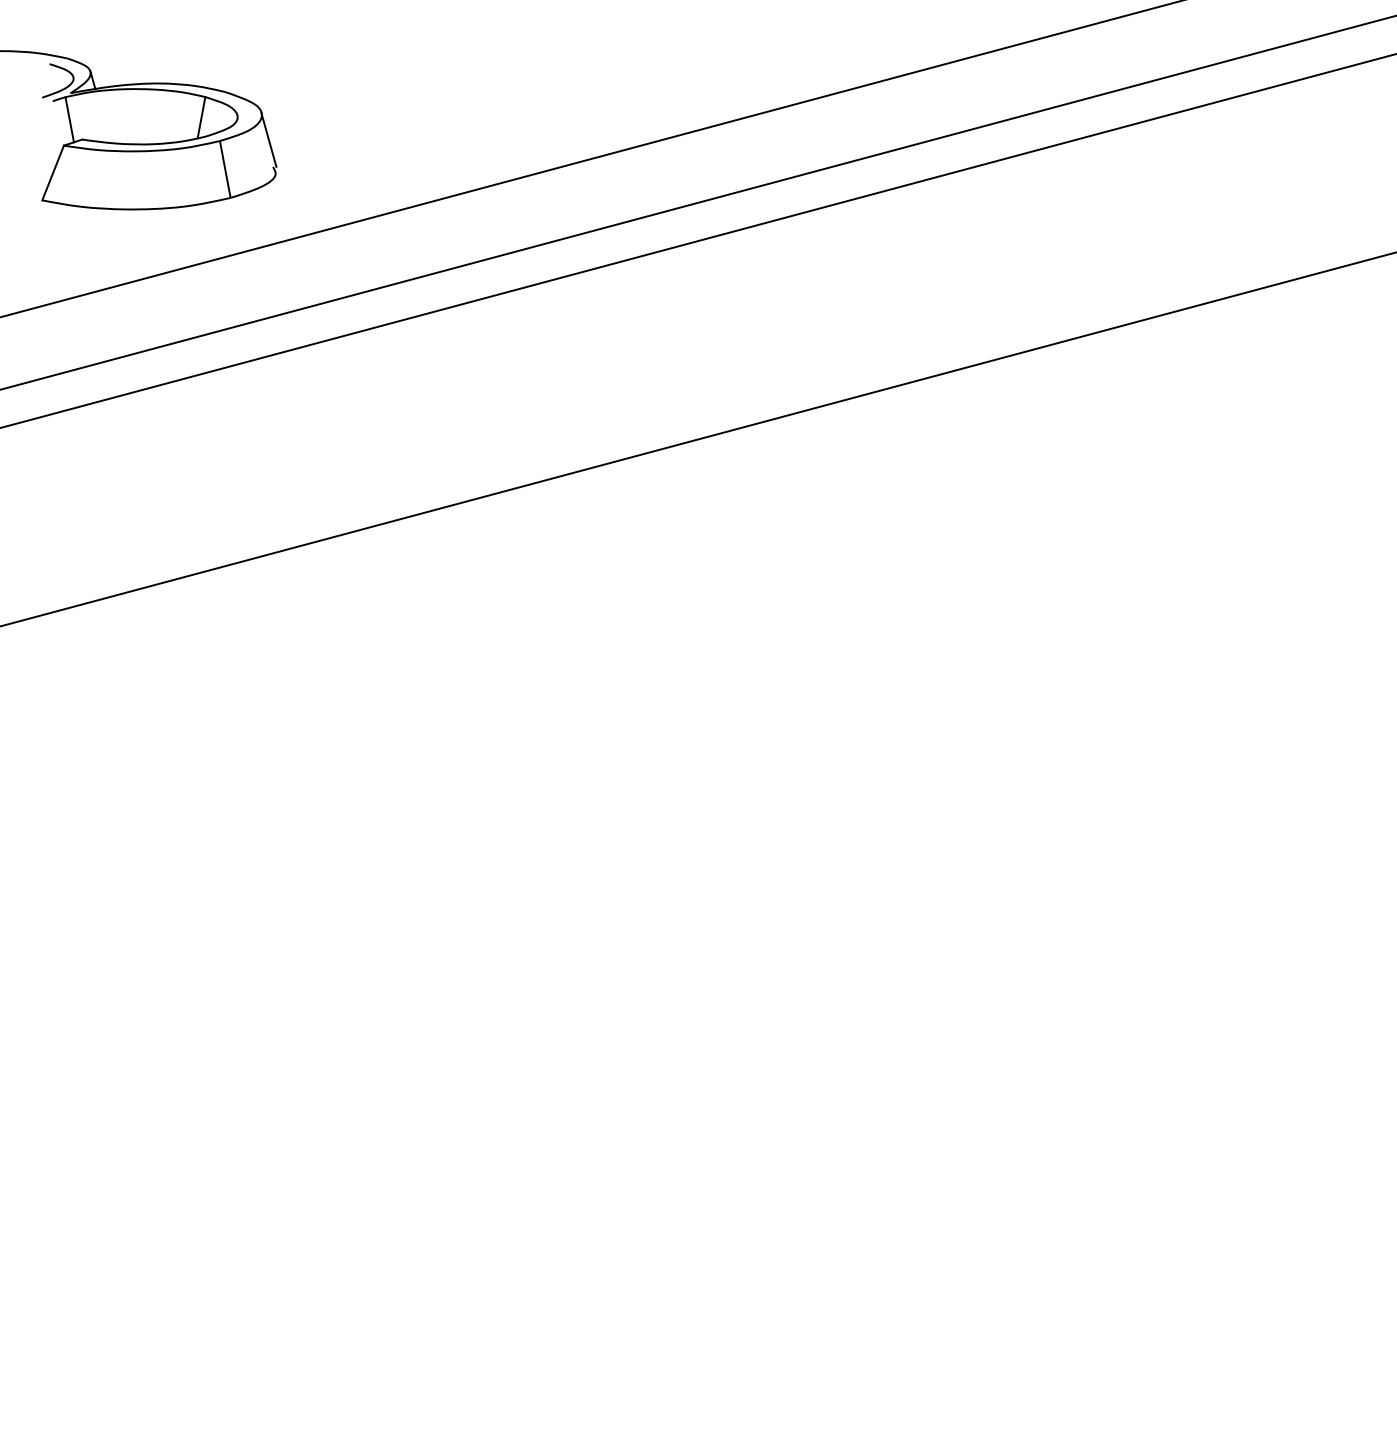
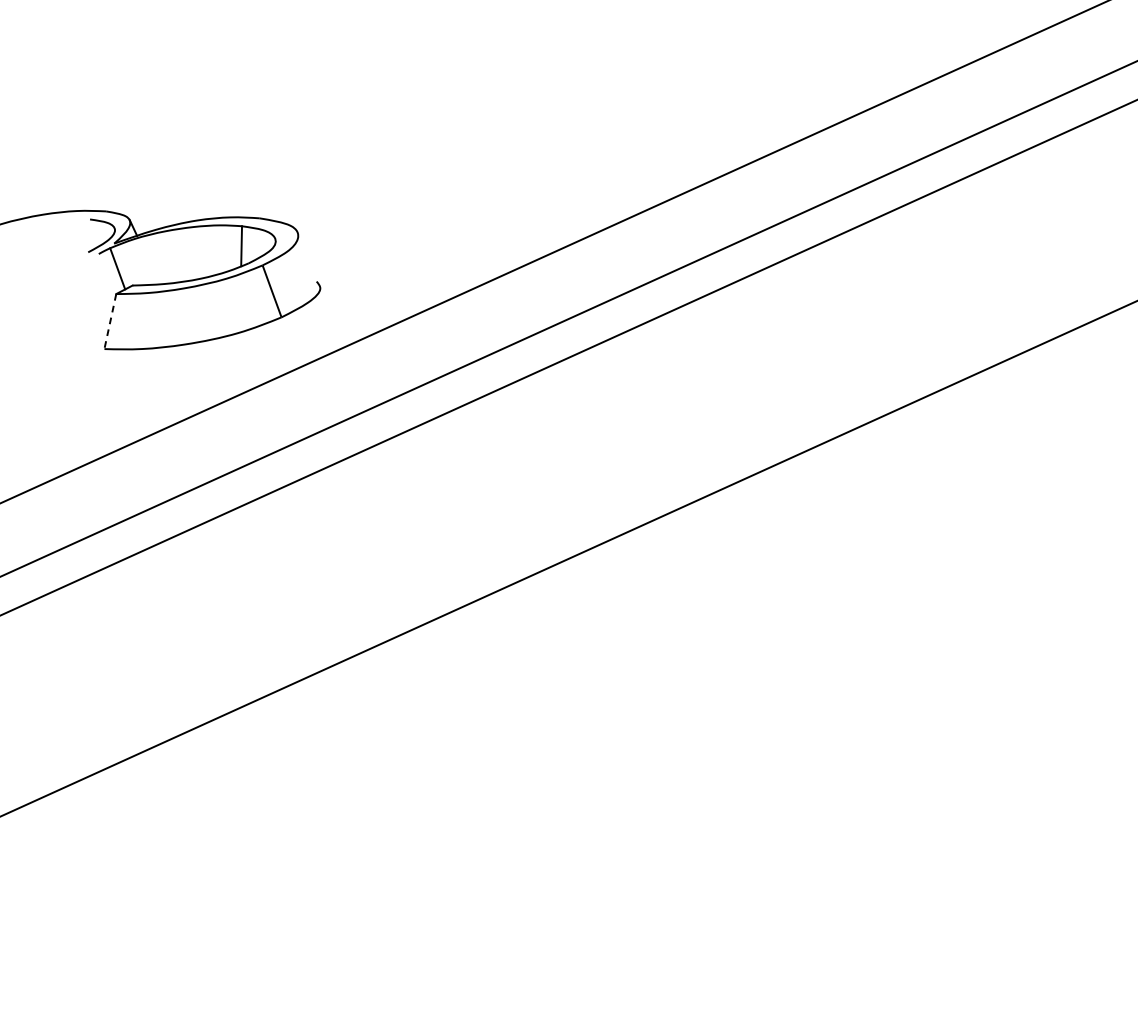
line: (268, 139) -> (308, 256), removed
line: (52, 173) -> (109, 322), solid -> dashed

